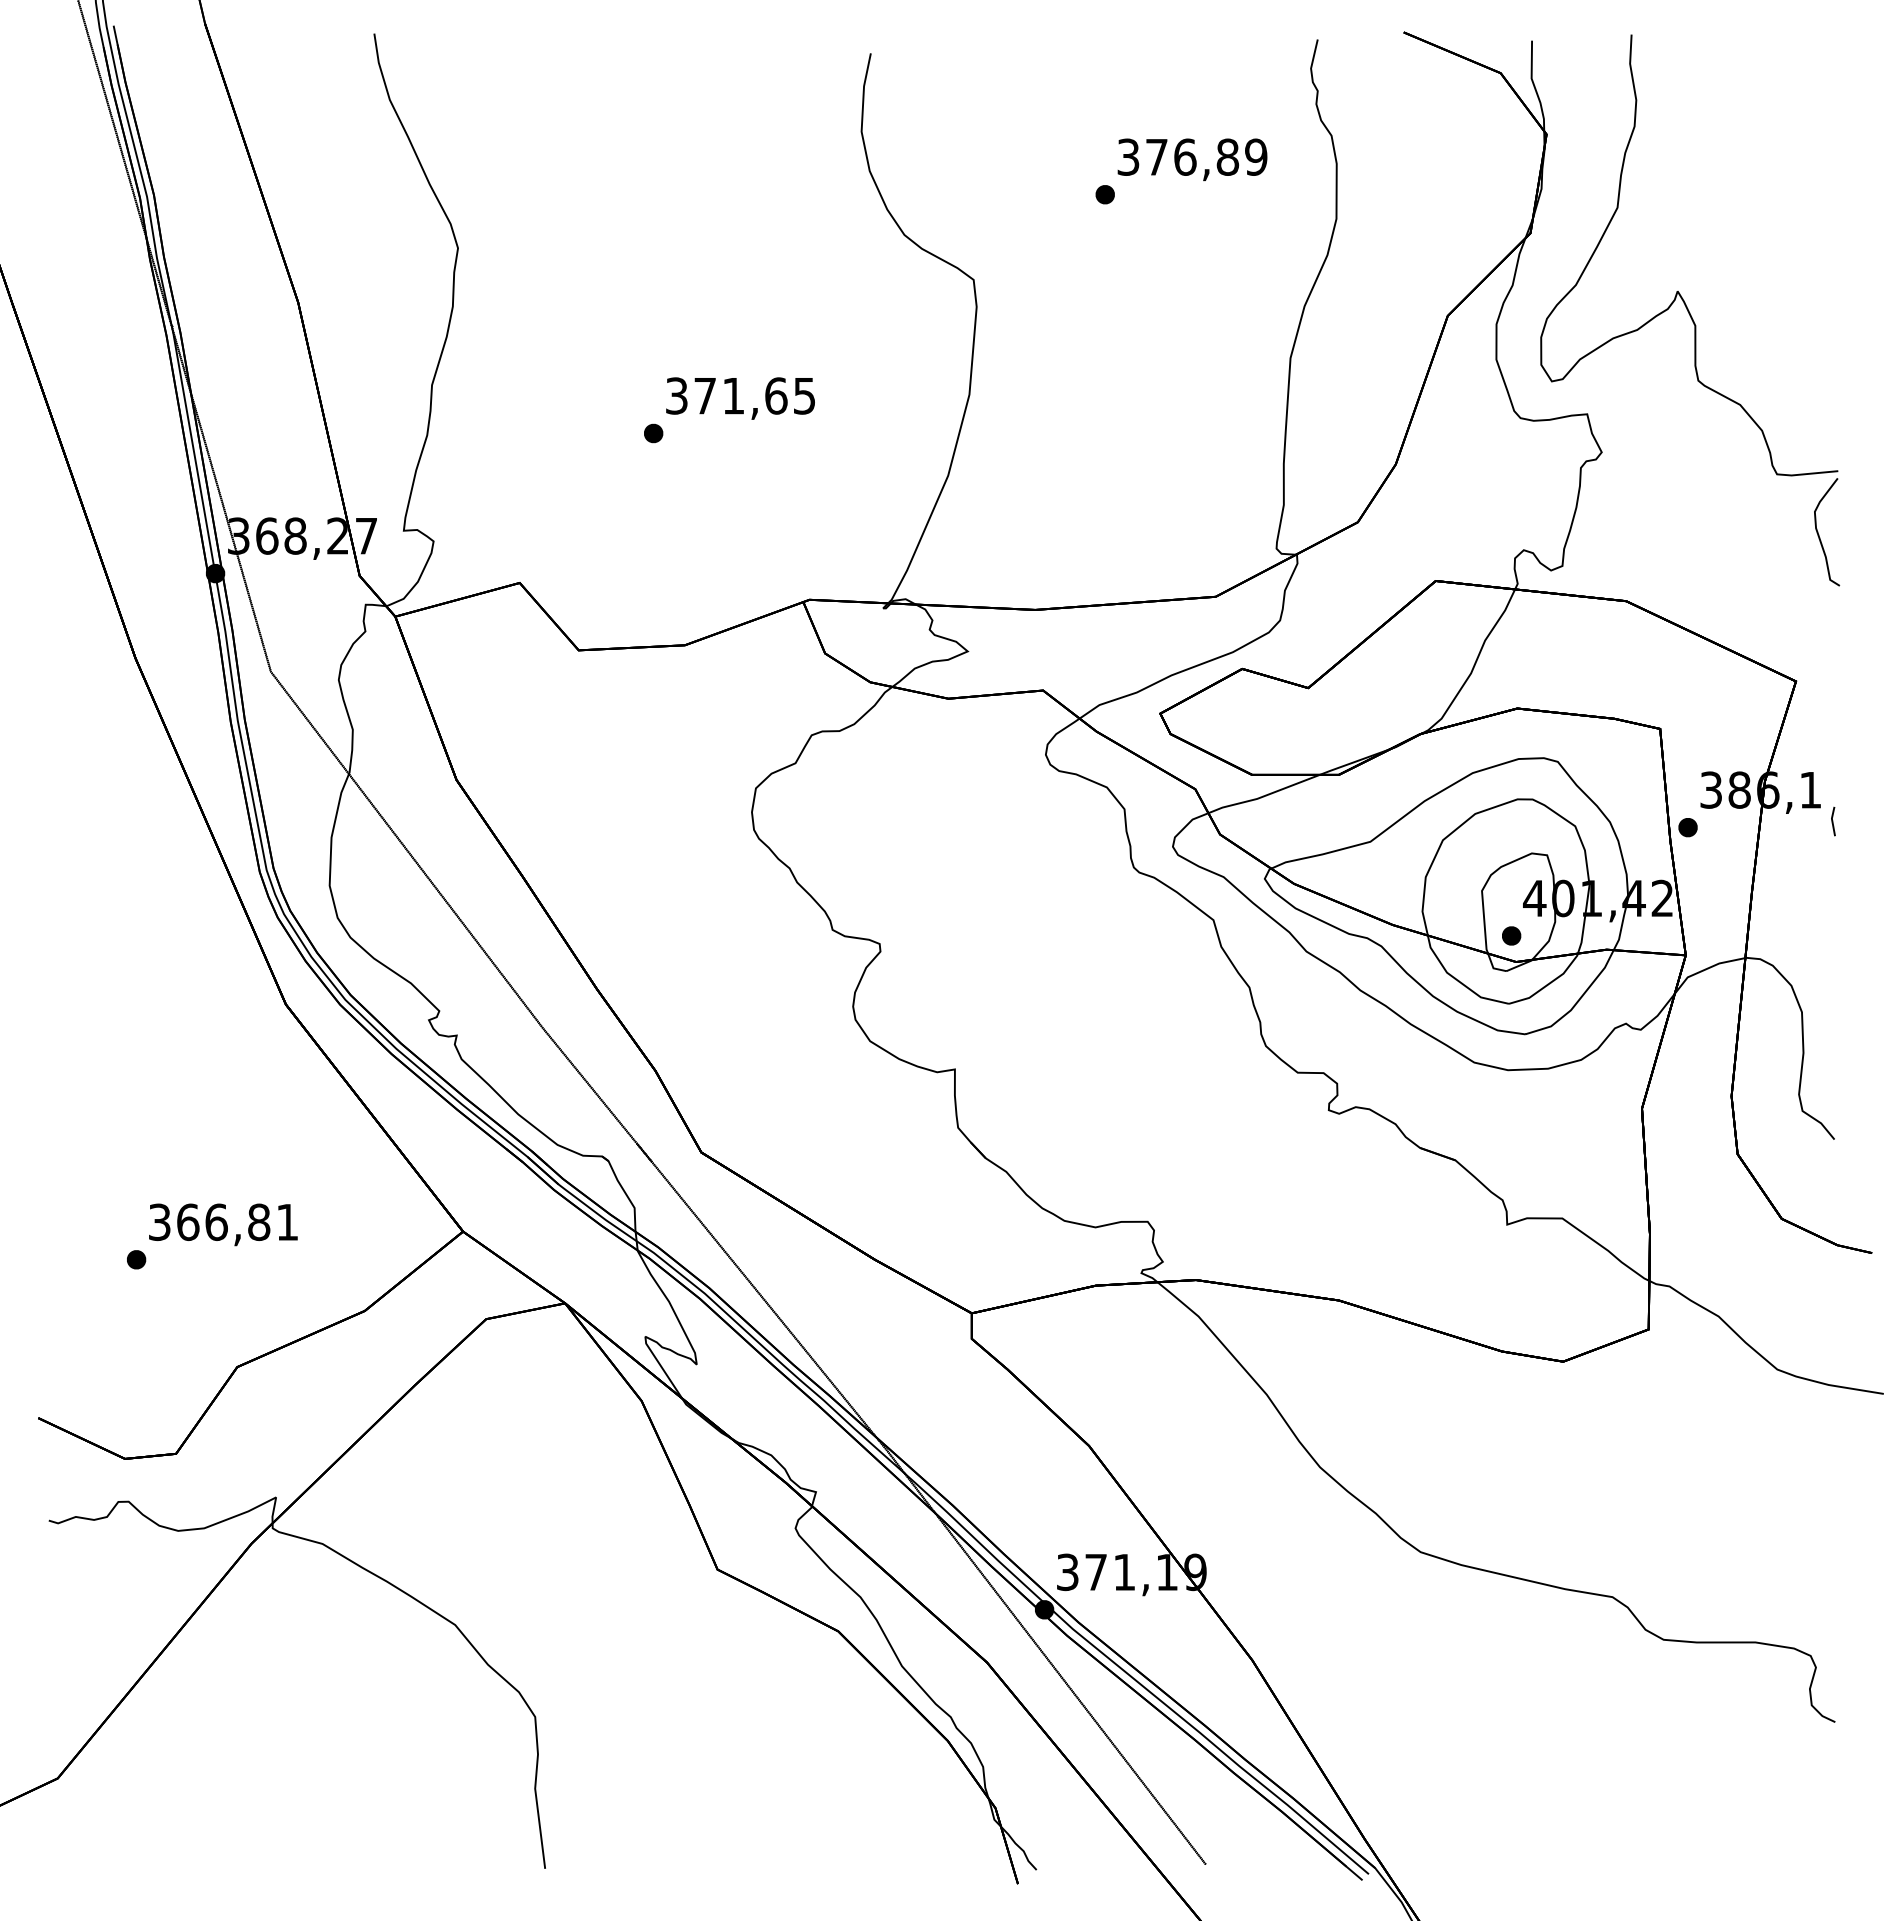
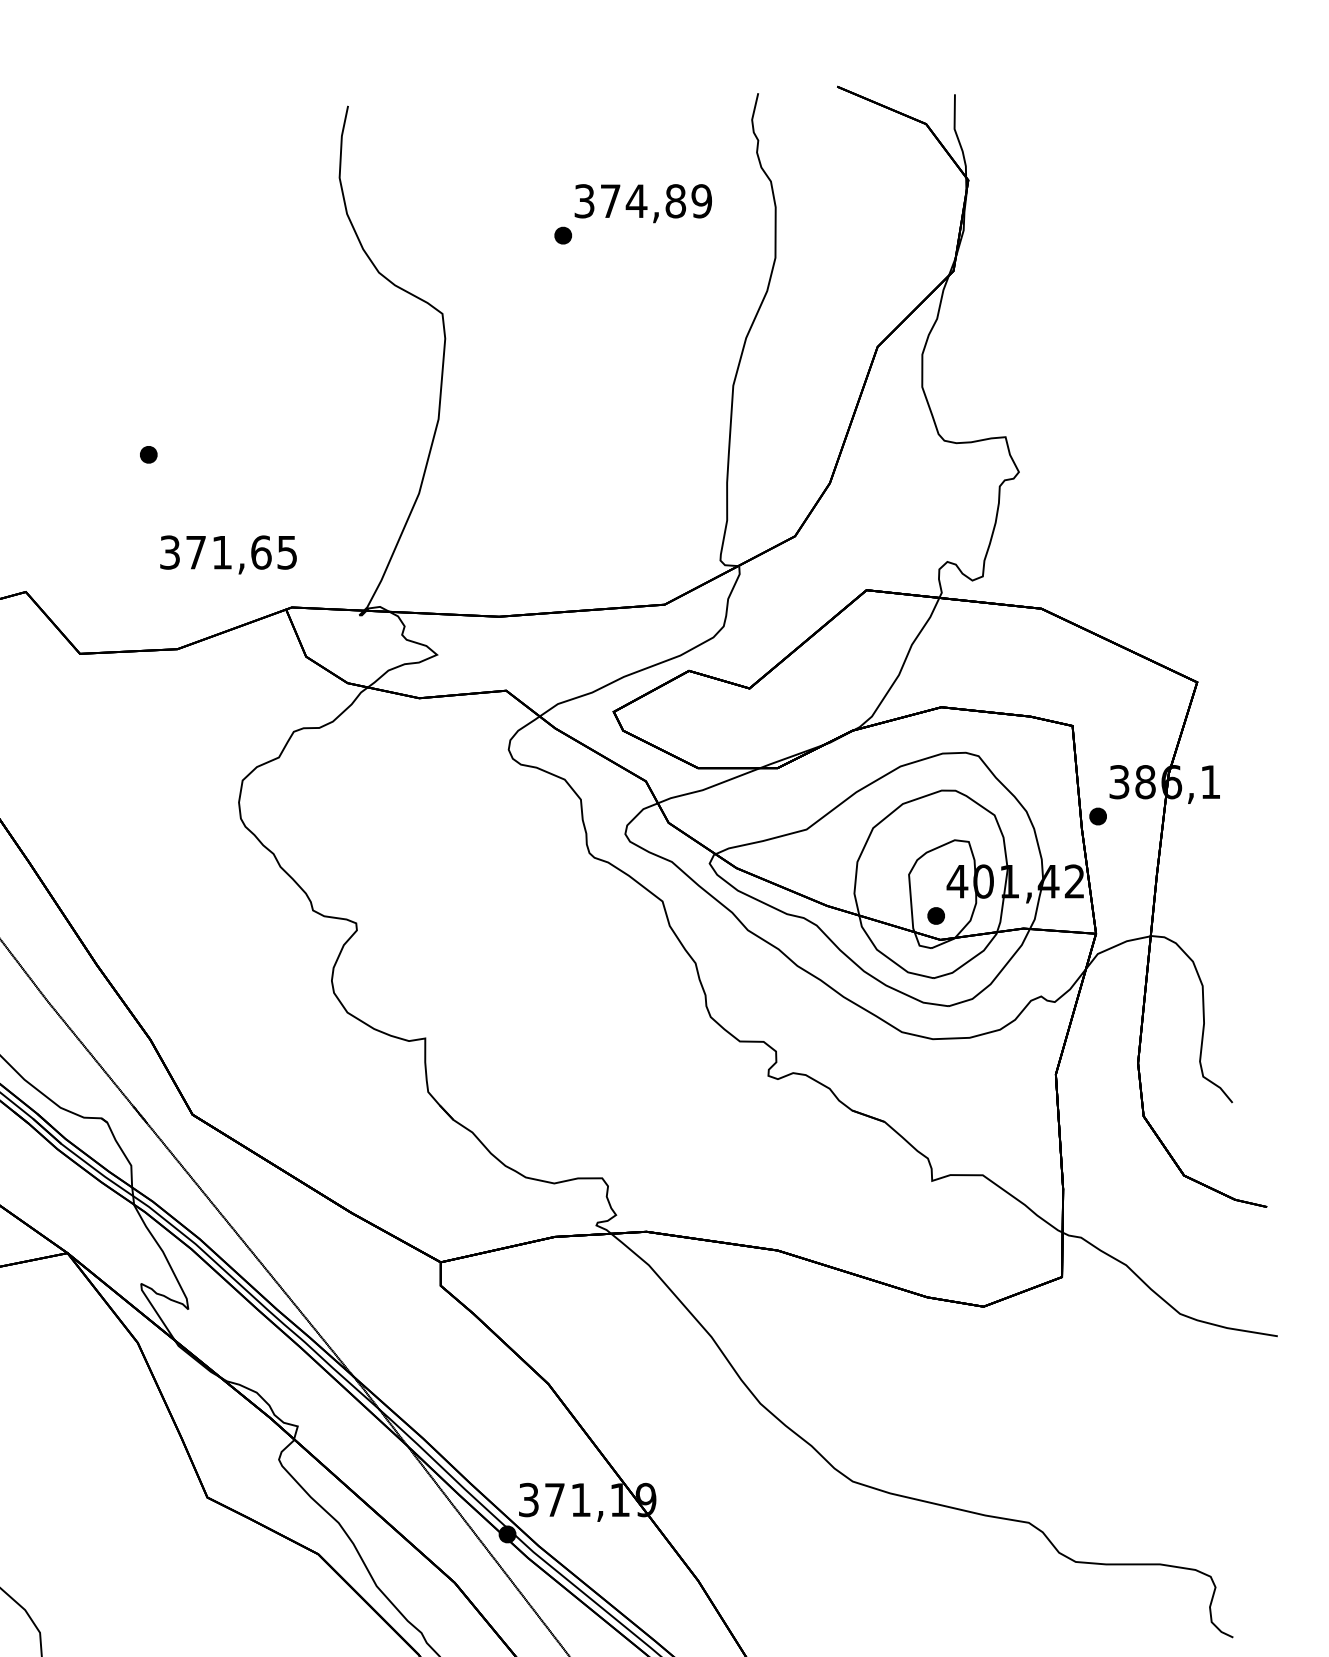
text: (1184, 156) -> (635, 200), 376,89 -> 374,89
part: (1690, 310) -> (1100, 341), removed
text: (740, 398) -> (228, 554), moved
line: (1833, 821) -> (1231, 810), removed

